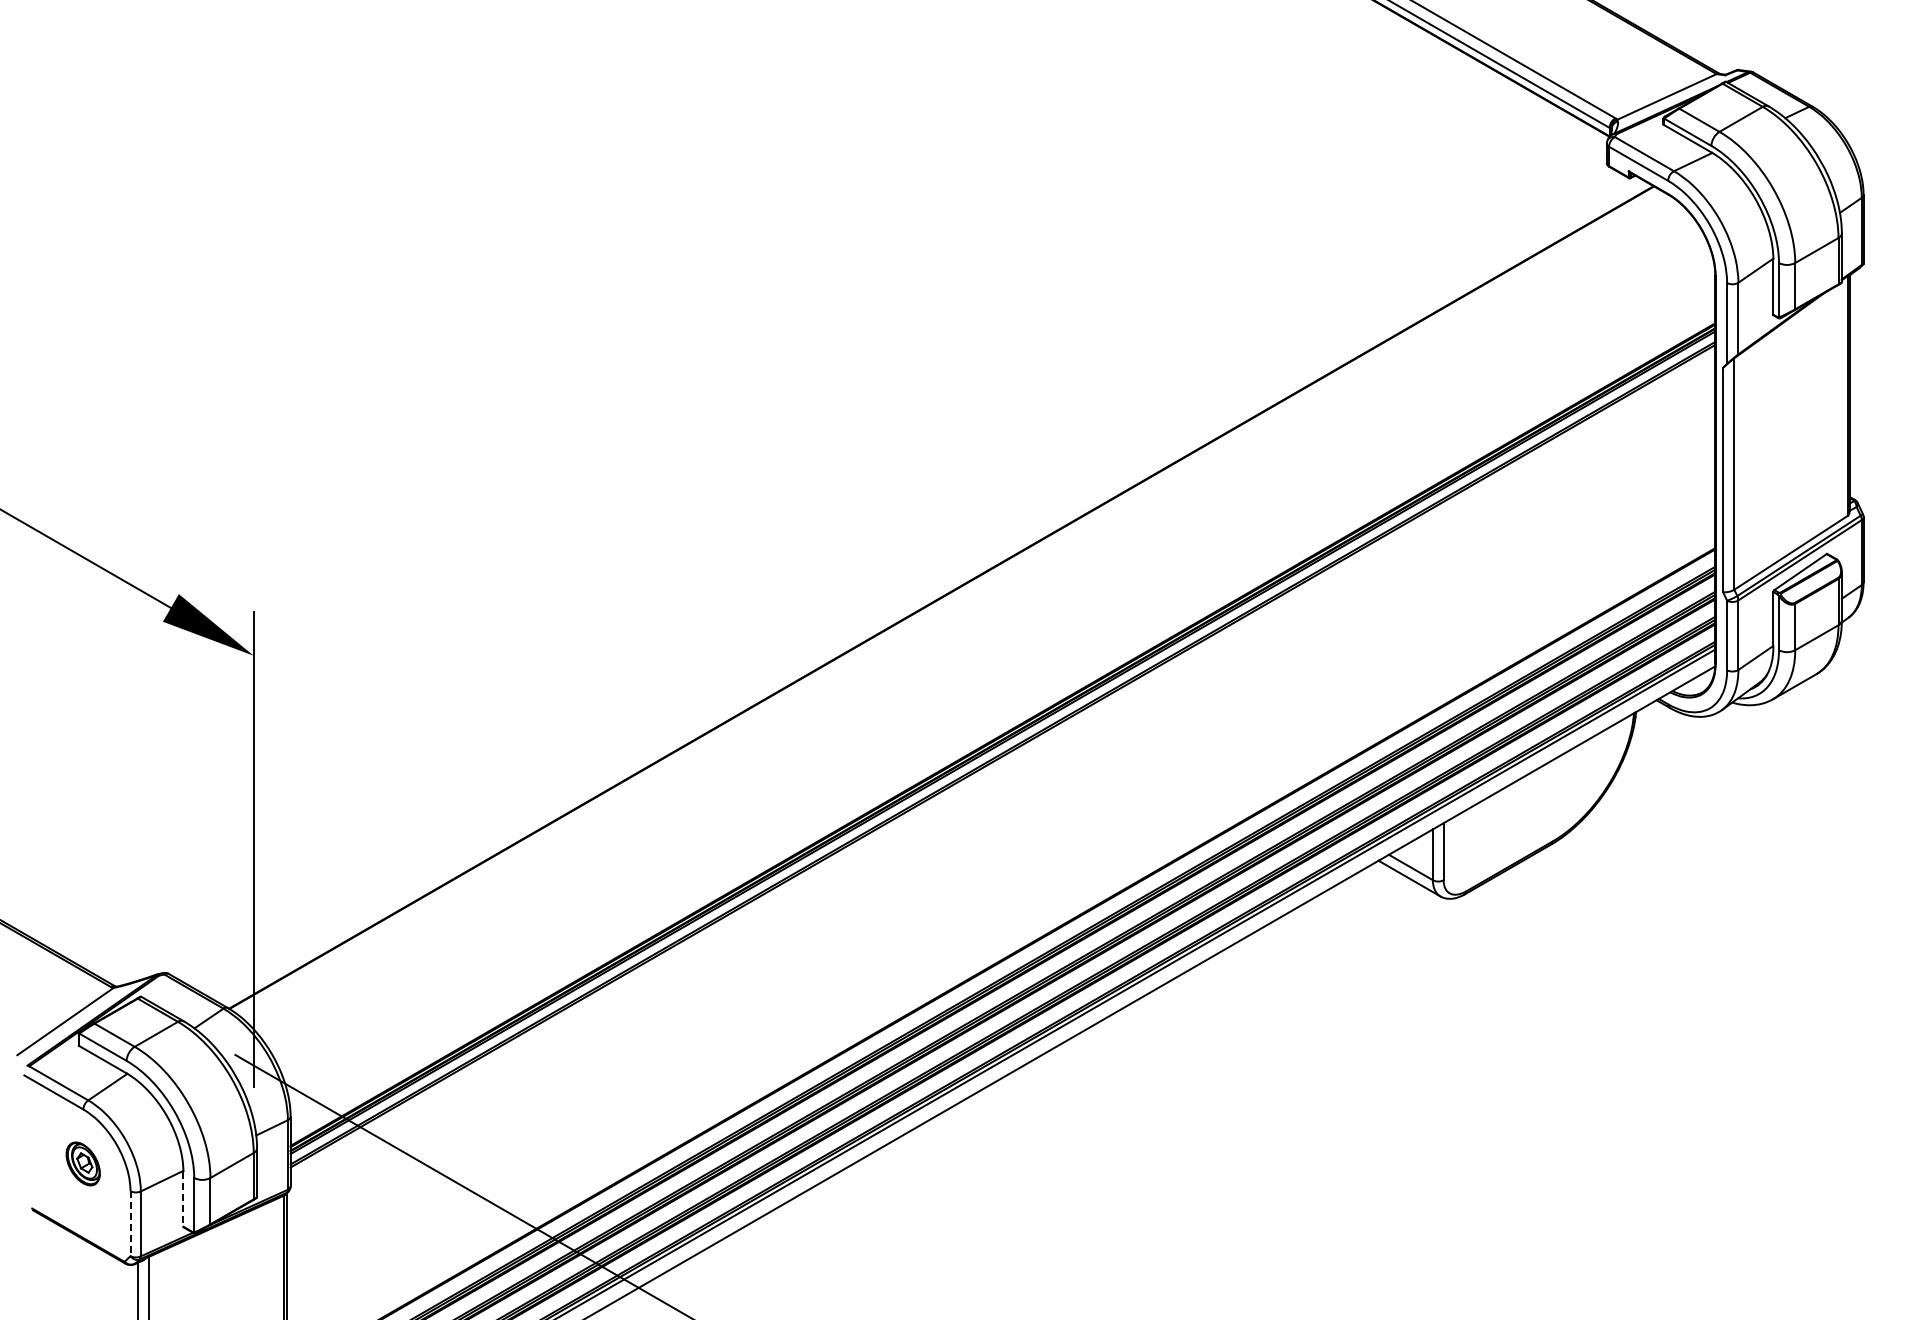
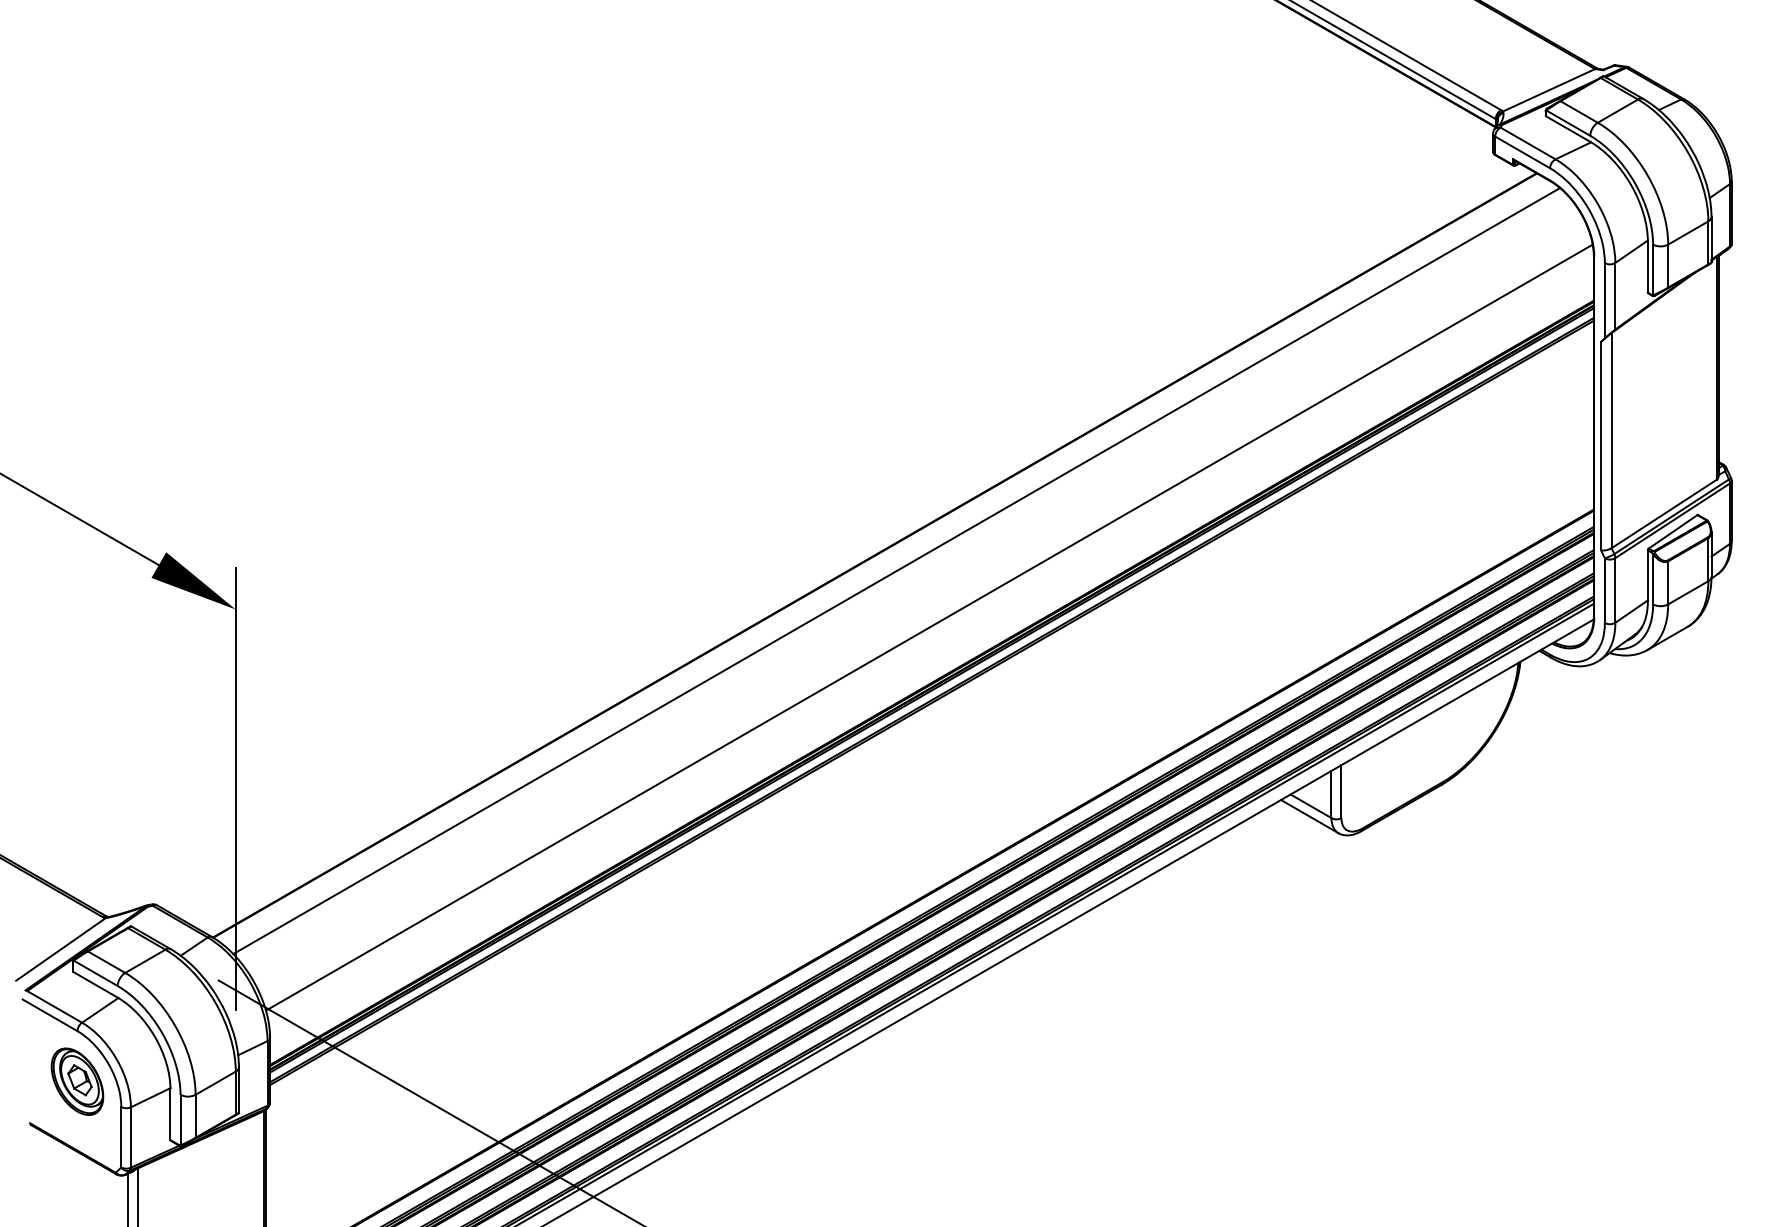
line: (964, 614) -> (896, 571), added
line: (1000, 675) -> (929, 627), added
part: (82, 1163) -> (76, 1081), size x1.67
line: (183, 1199) -> (170, 1114), dashed -> solid
line: (130, 1224) -> (121, 1138), dashed -> solid

